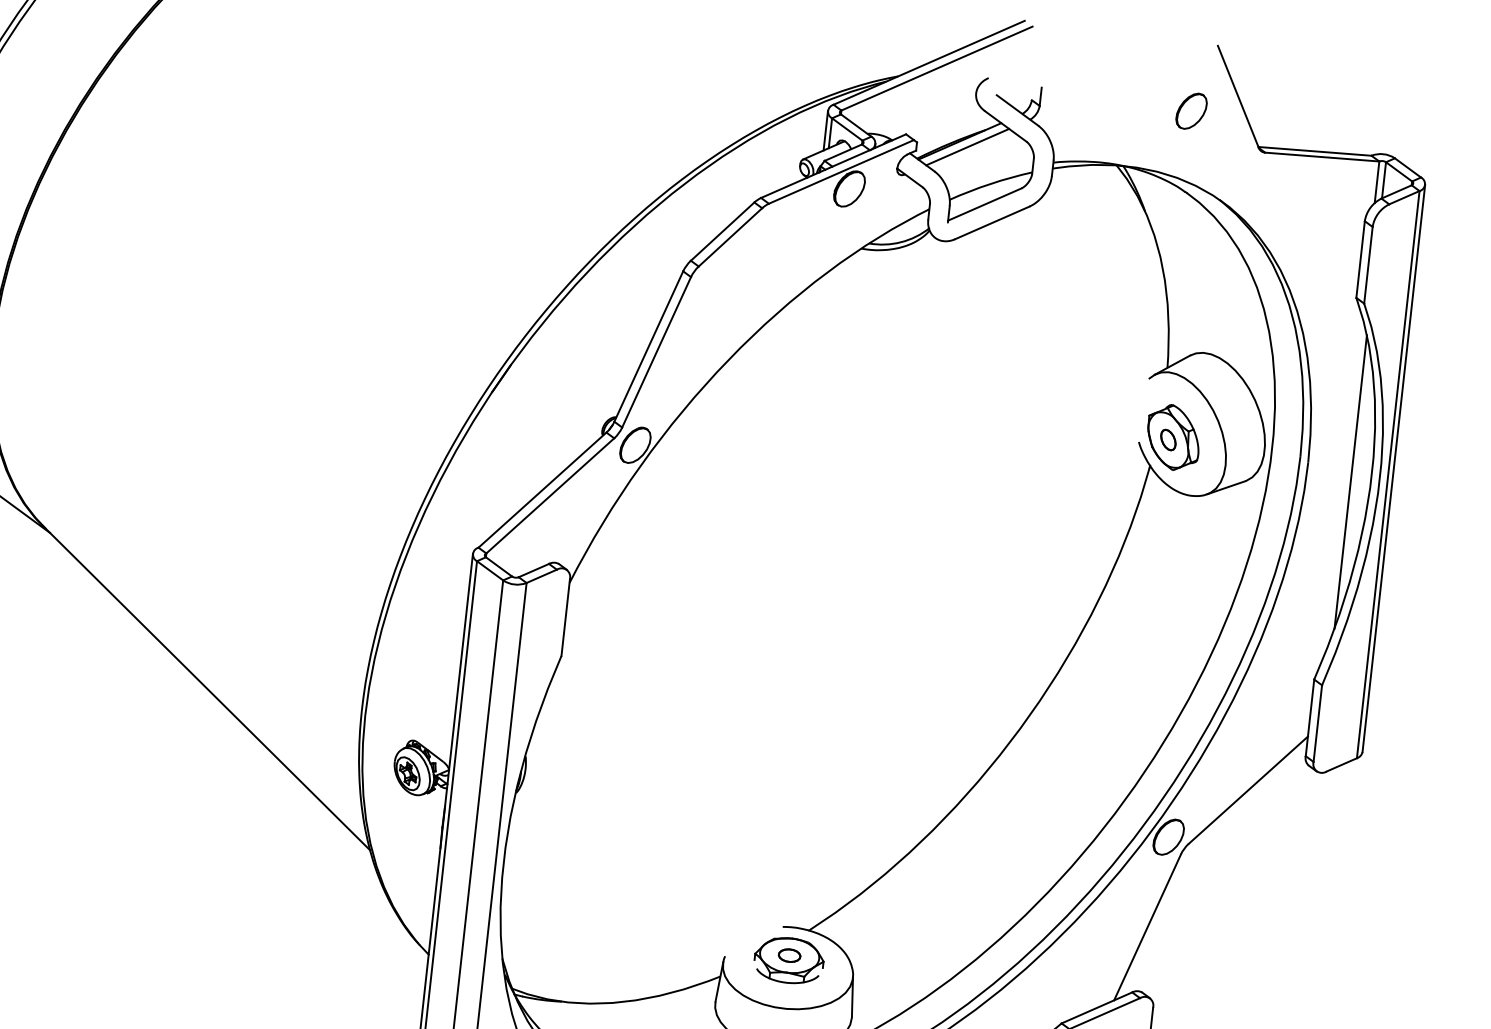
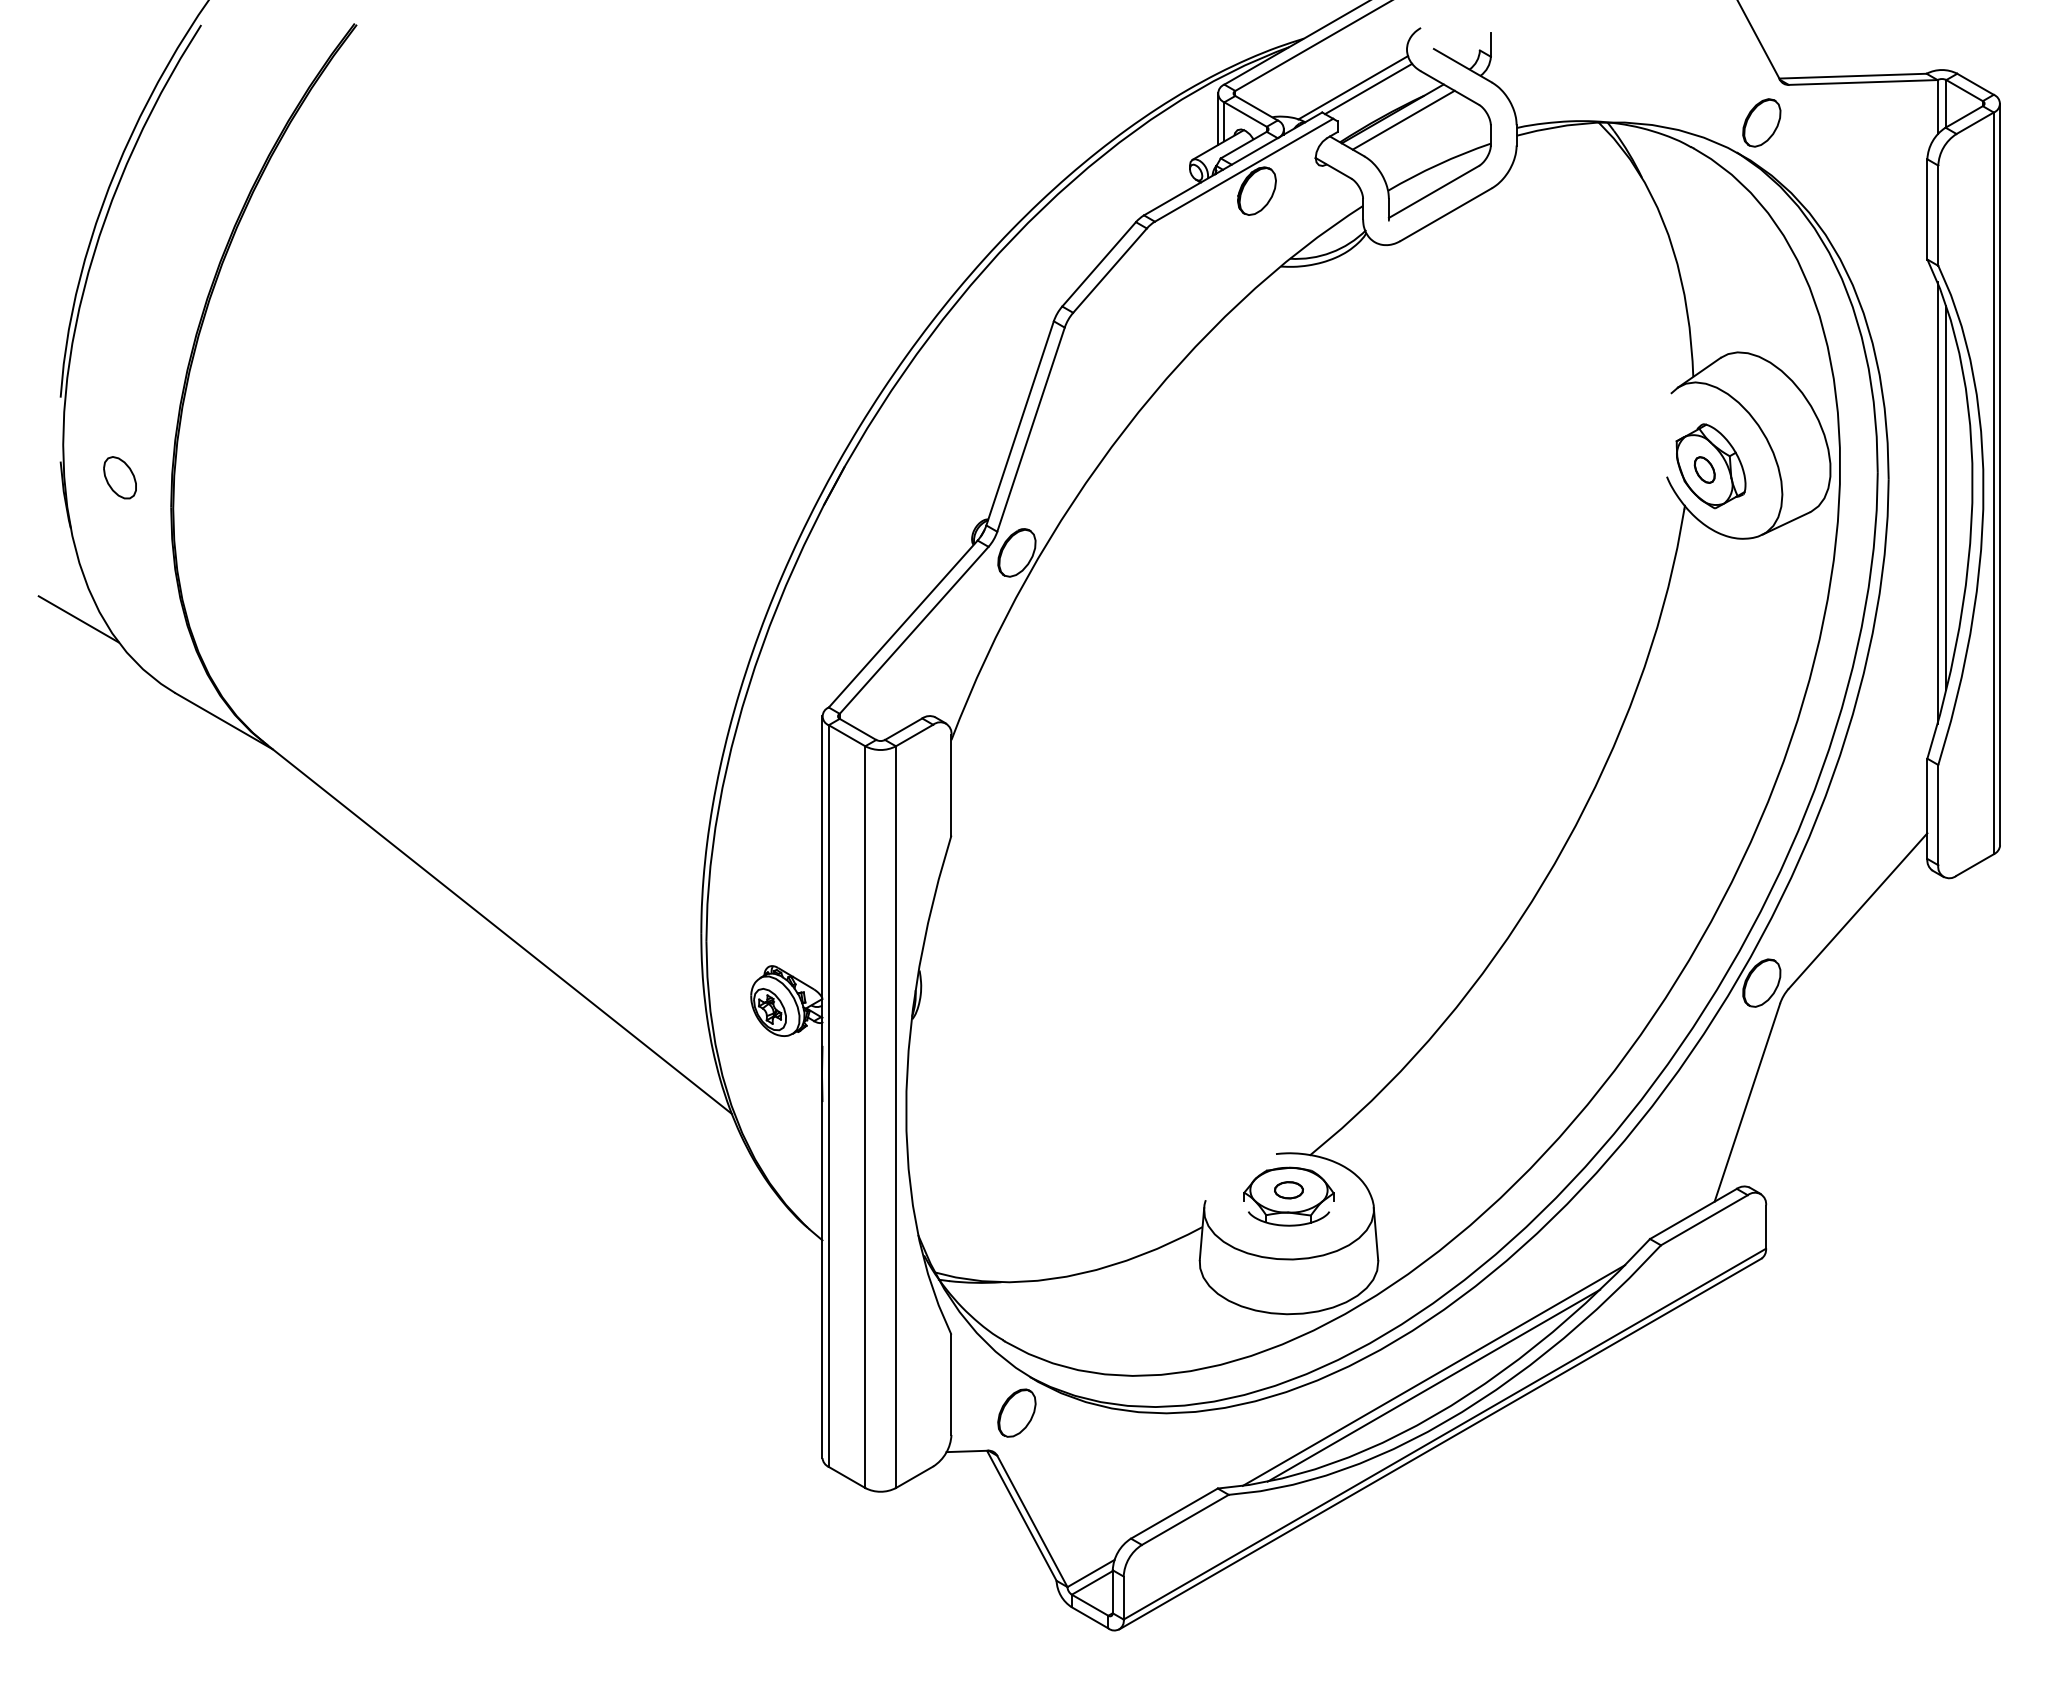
part: (1191, 110) -> (1761, 122), moved
line: (932, 117) -> (1353, 87), added
line: (943, 119) -> (1368, 88), added
line: (1343, 484) -> (1937, 502), added

